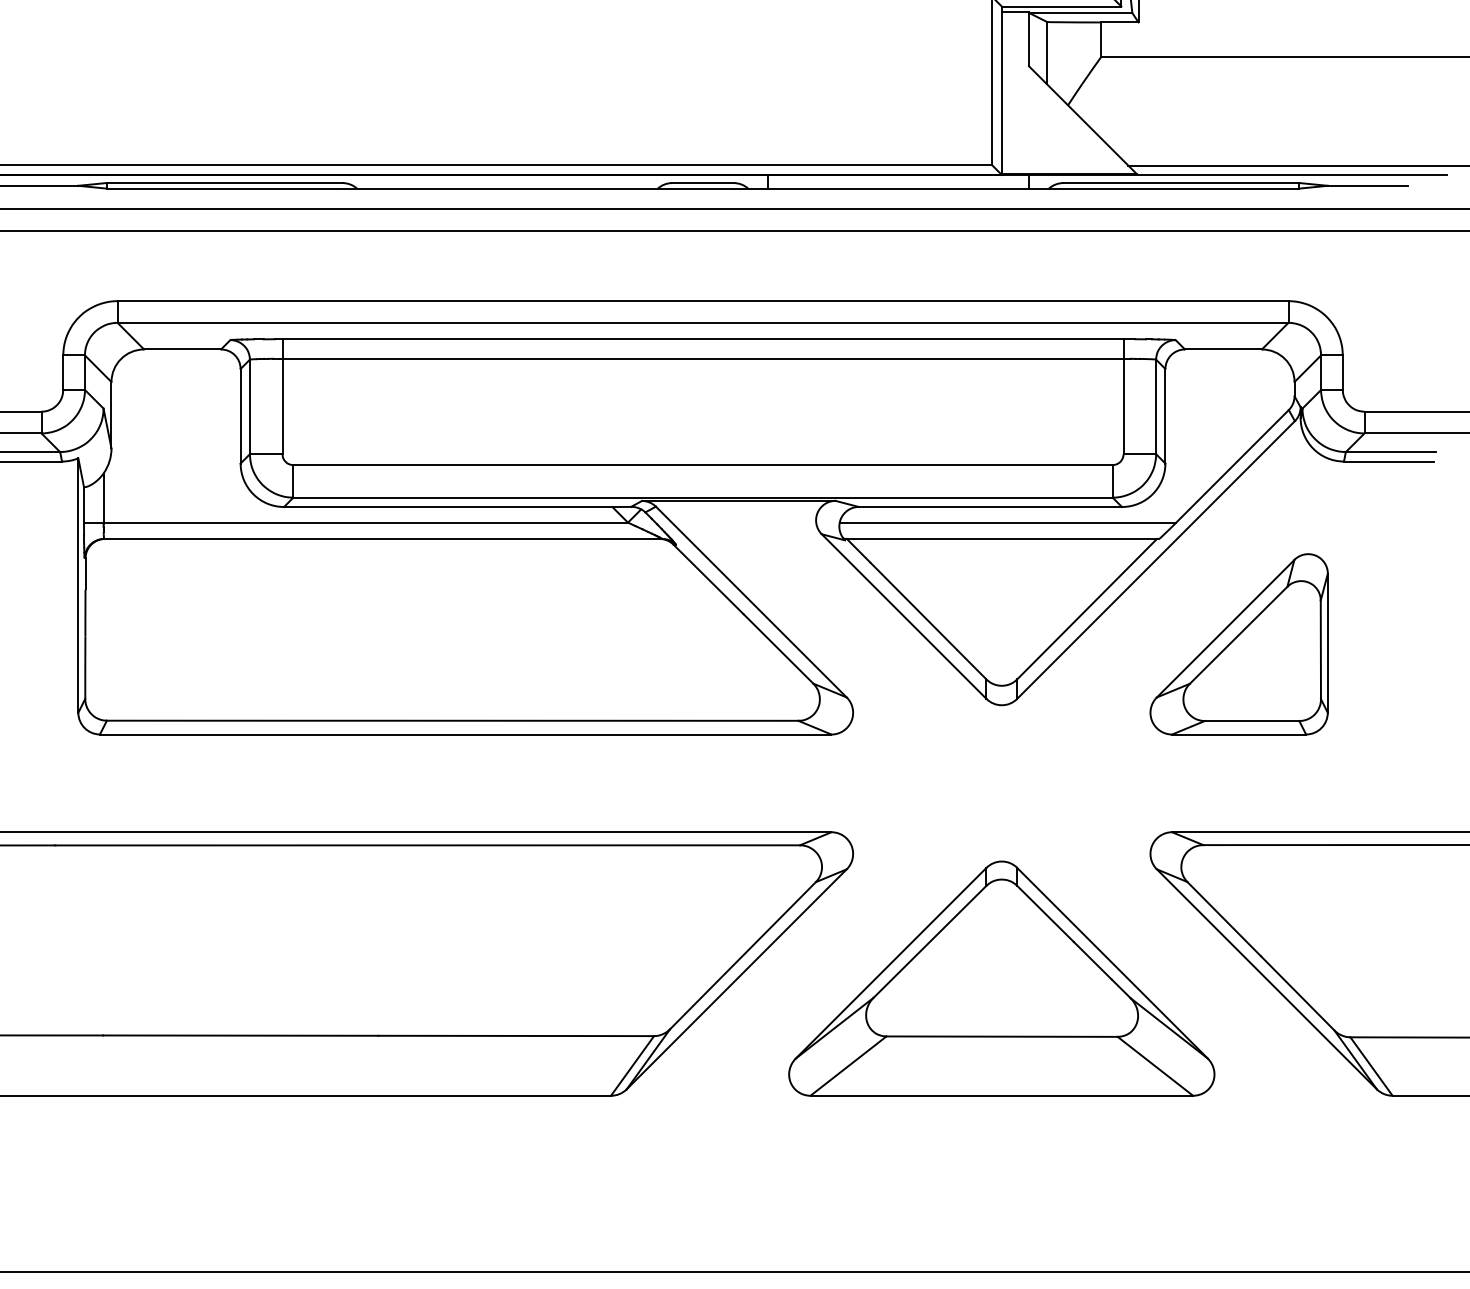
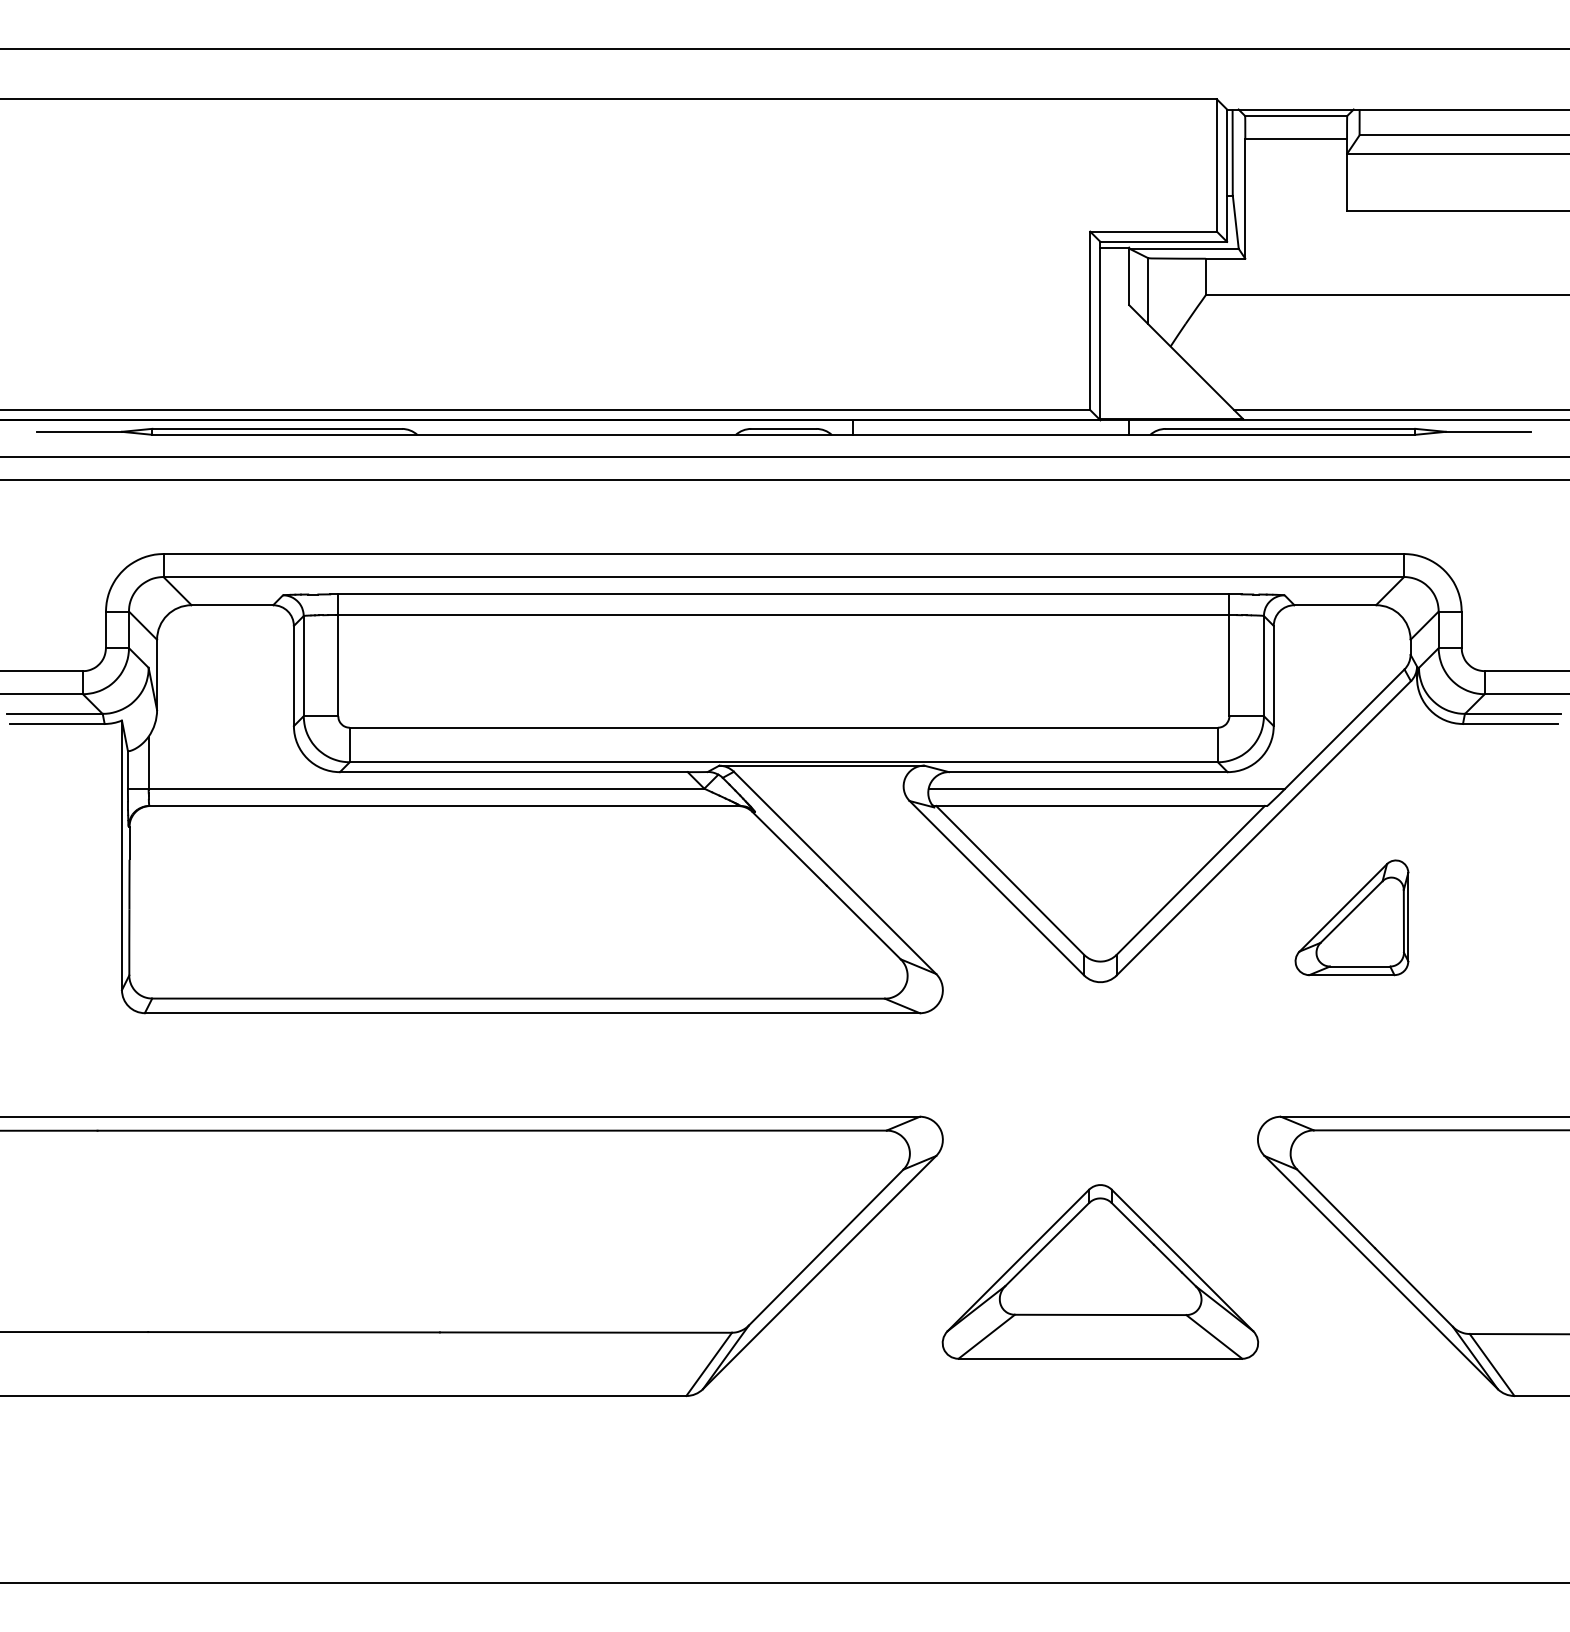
part: (1238, 644) -> (1351, 917), size x0.6
part: (1001, 978) -> (1100, 1271), size x0.7

